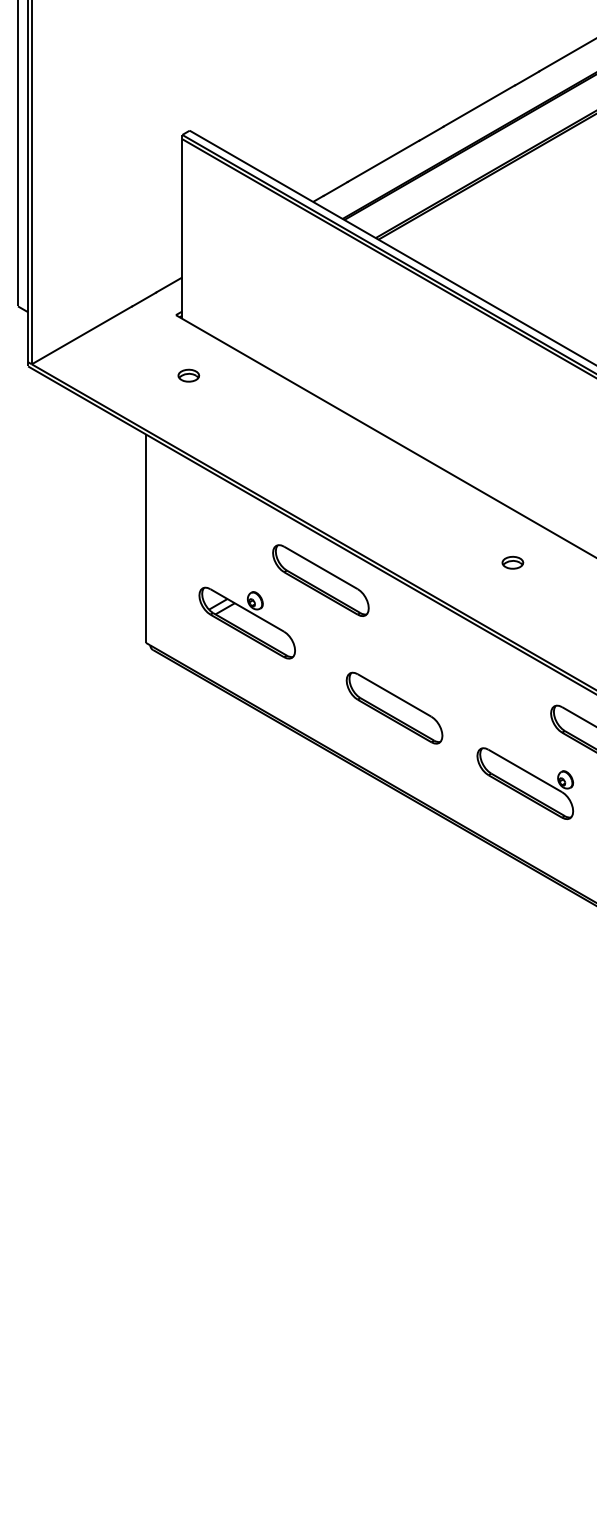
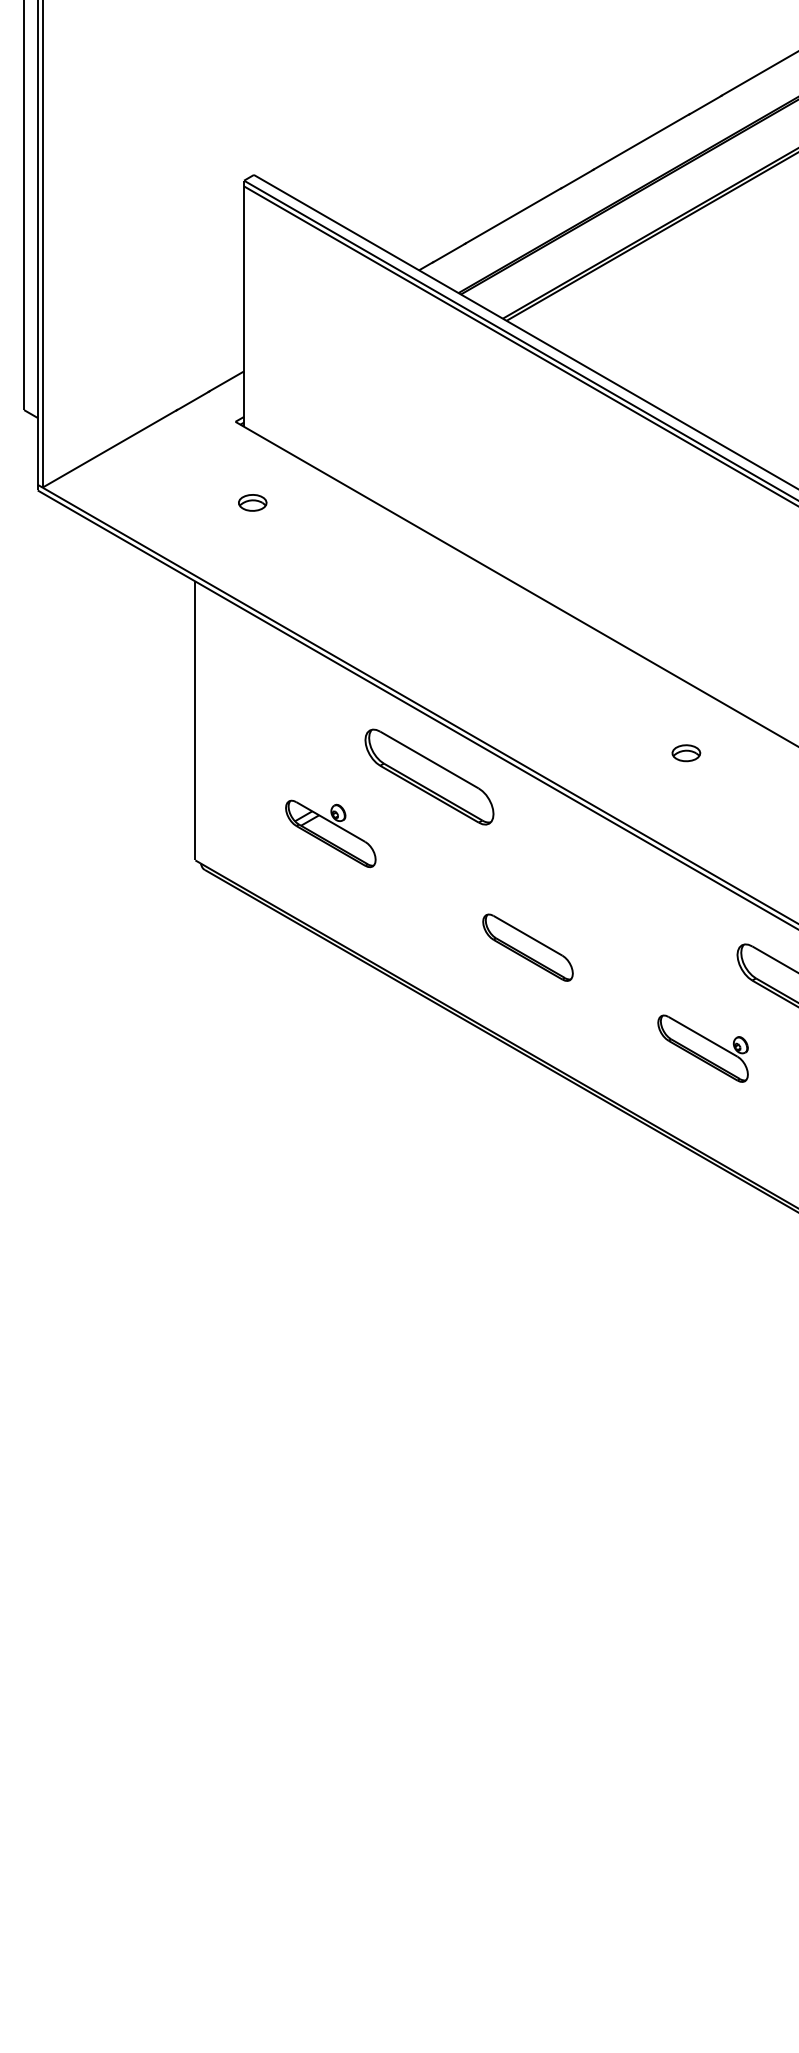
part: (246, 622) -> (329, 833), size x0.7
part: (394, 707) -> (527, 946), size x0.7
part: (525, 783) -> (703, 1048), size x0.7

